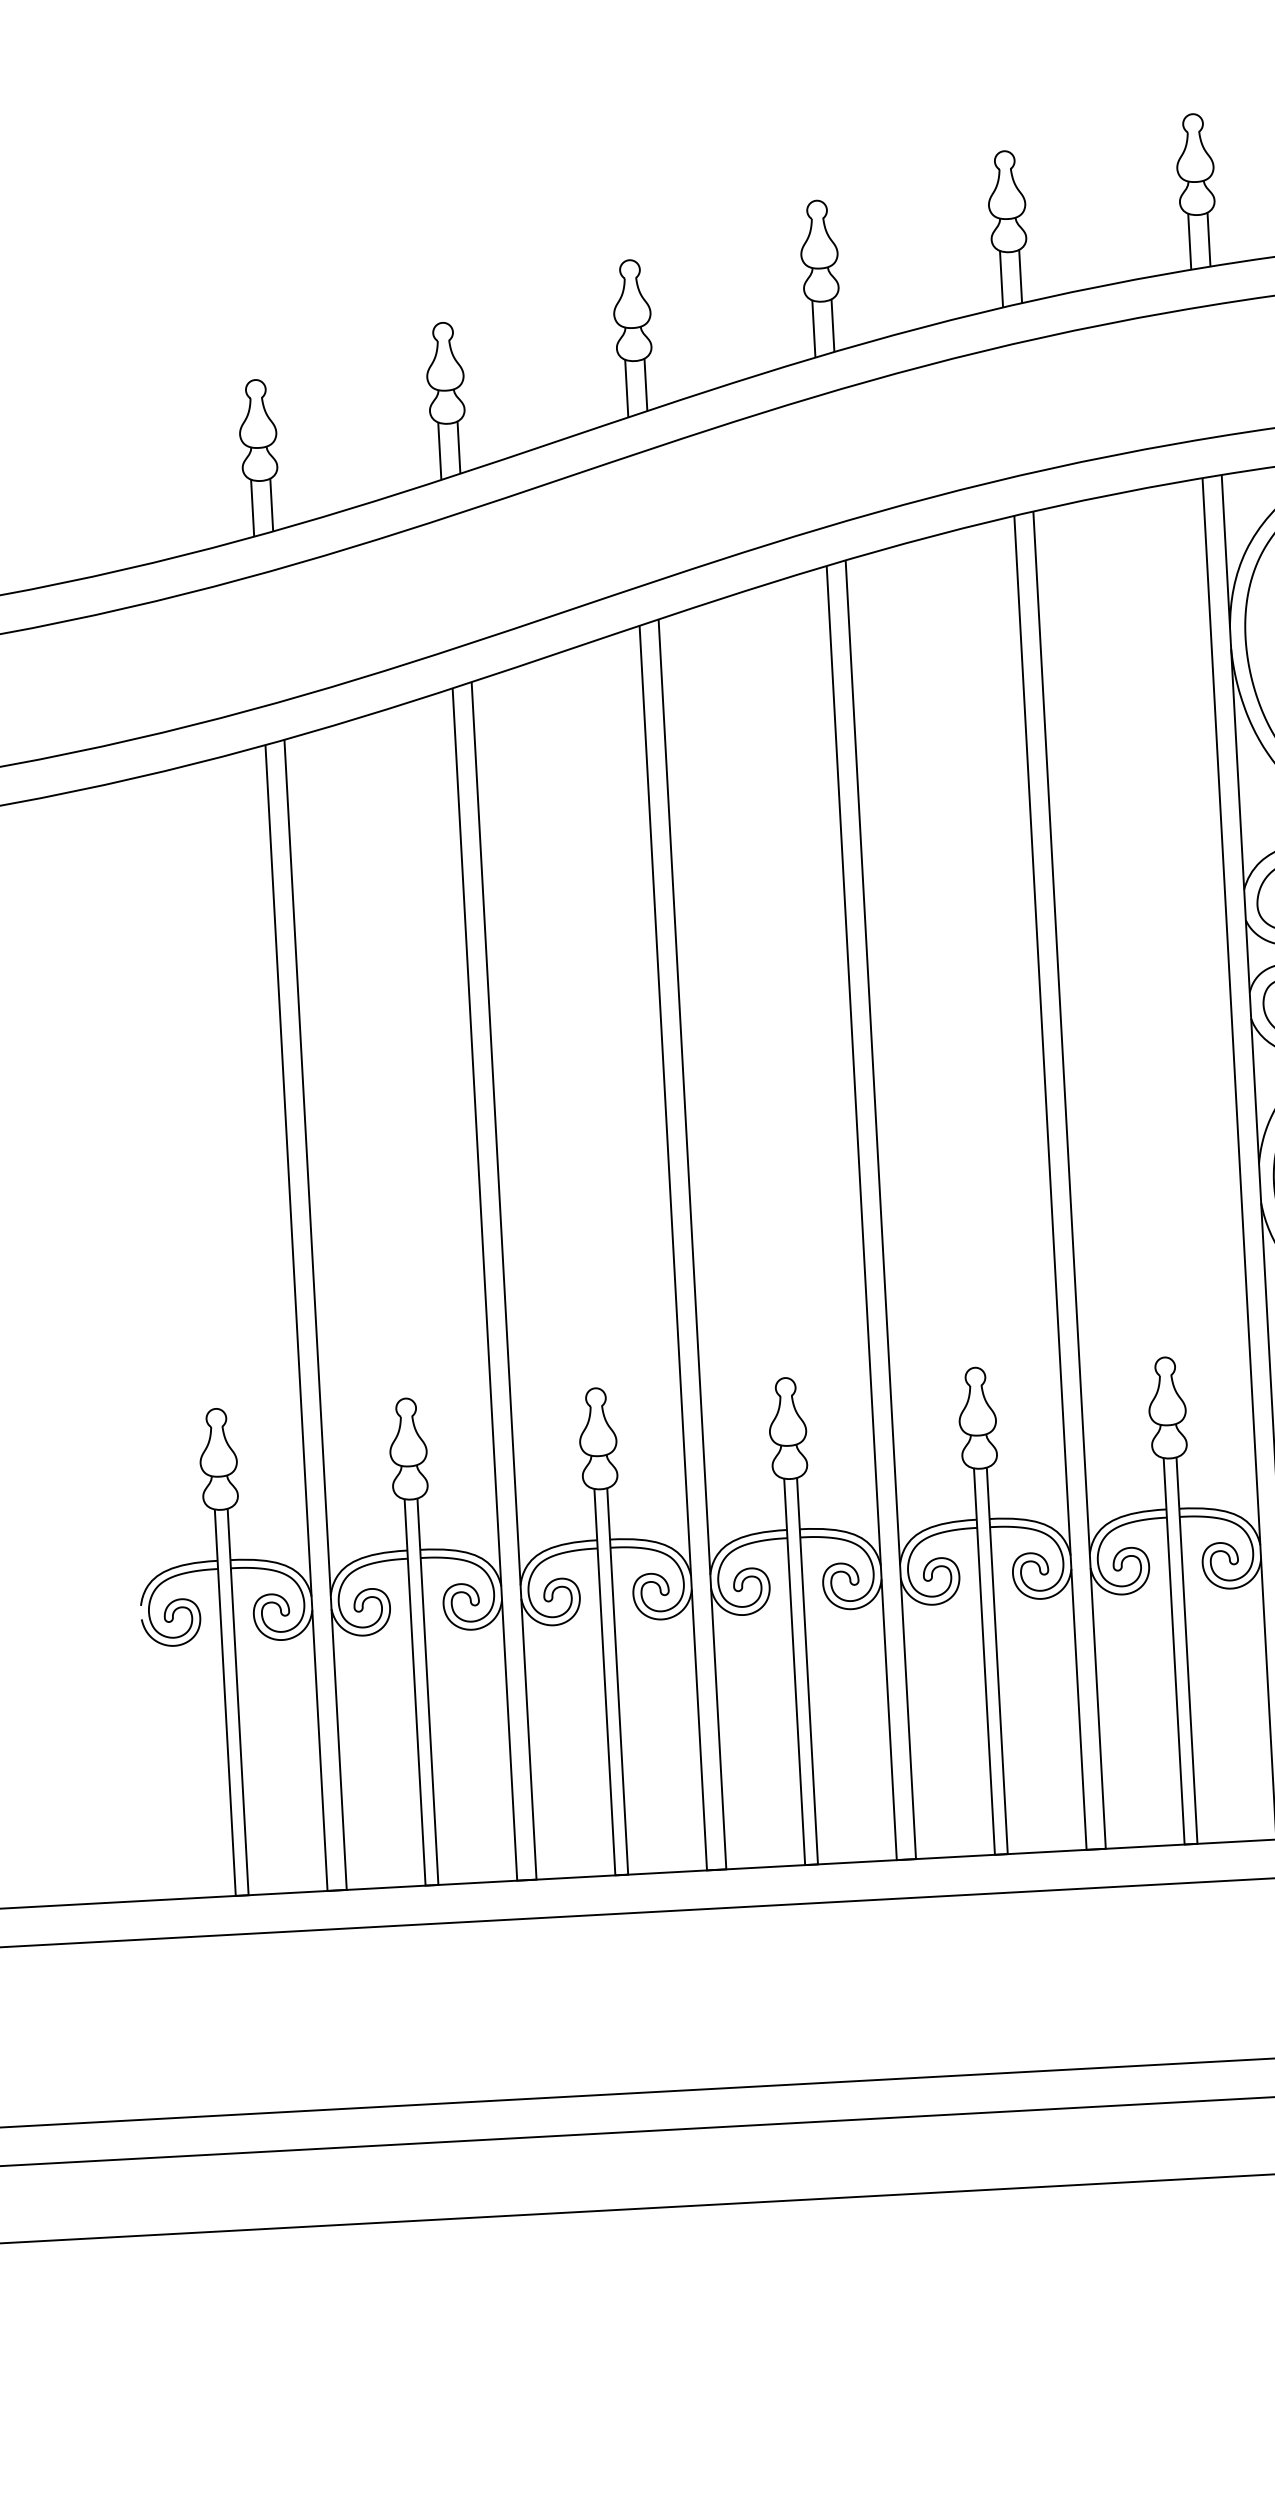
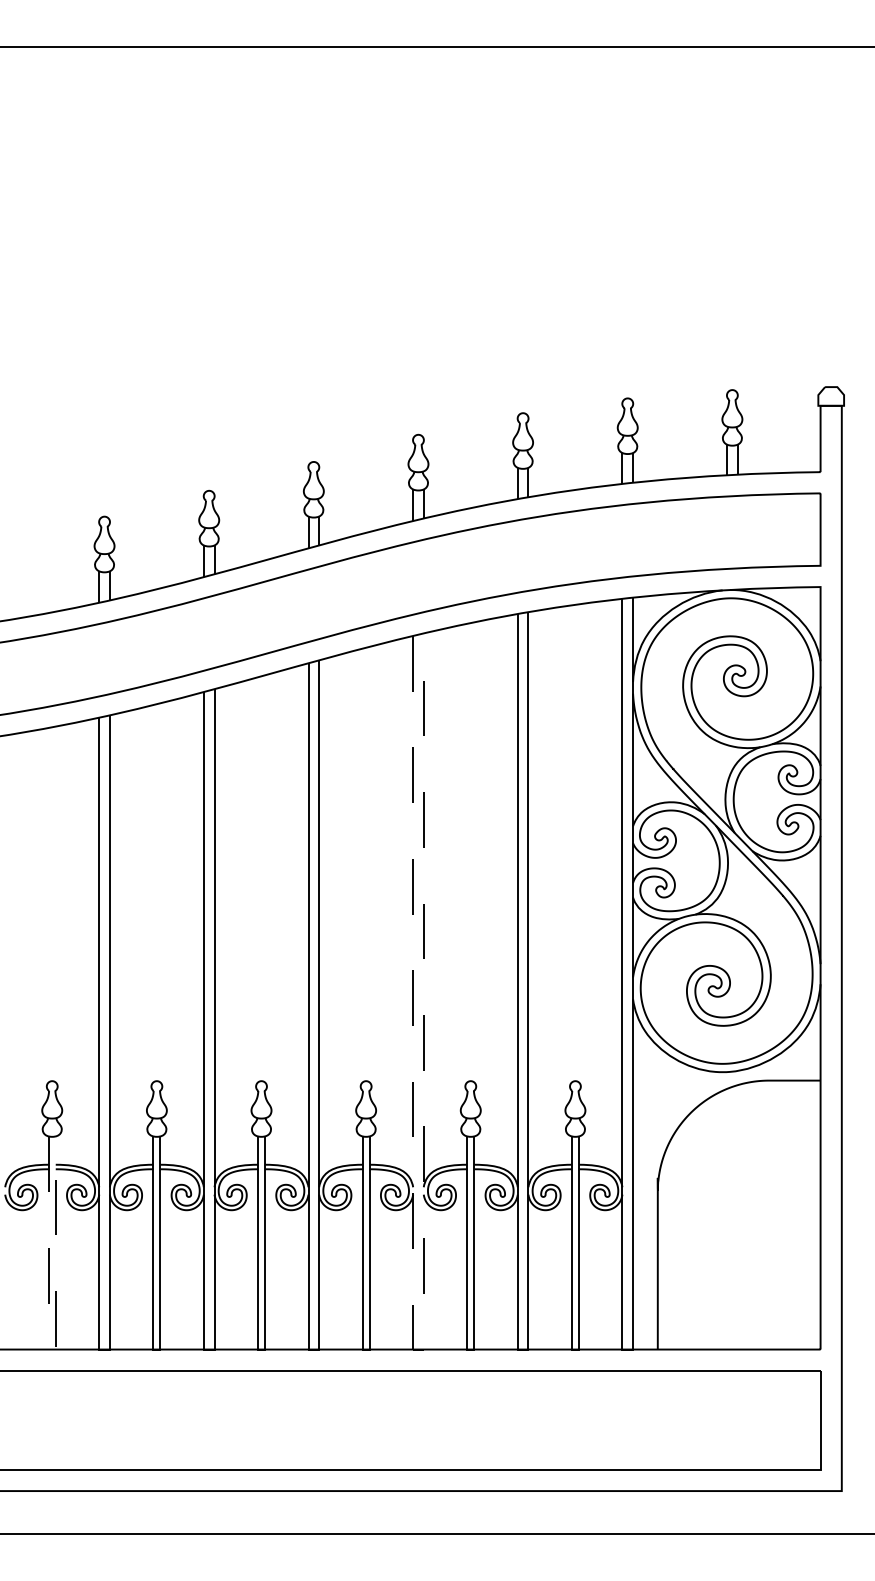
line: (908, 1859) -> (419, 1349), solid -> dashed
line: (242, 1895) -> (52, 1349), solid -> dashed

